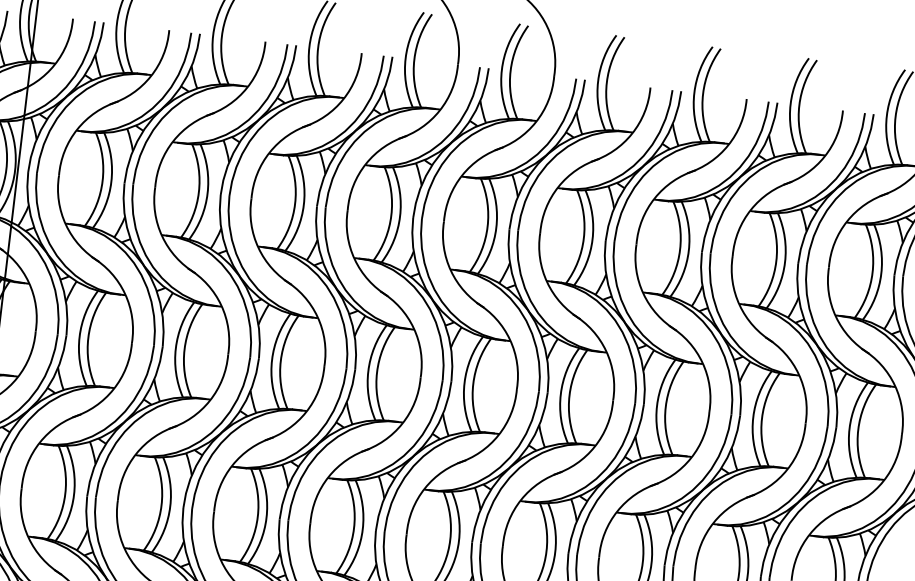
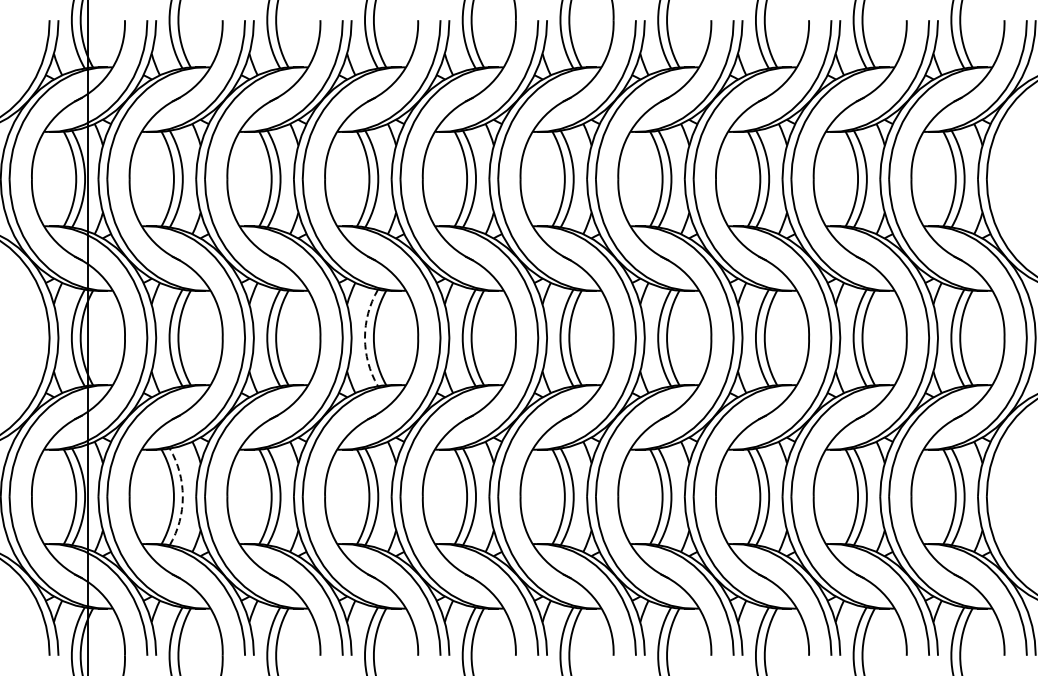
arc: (271, 359) -> (364, 337), solid -> dashed
arc: (73, 494) -> (182, 496), solid -> dashed

